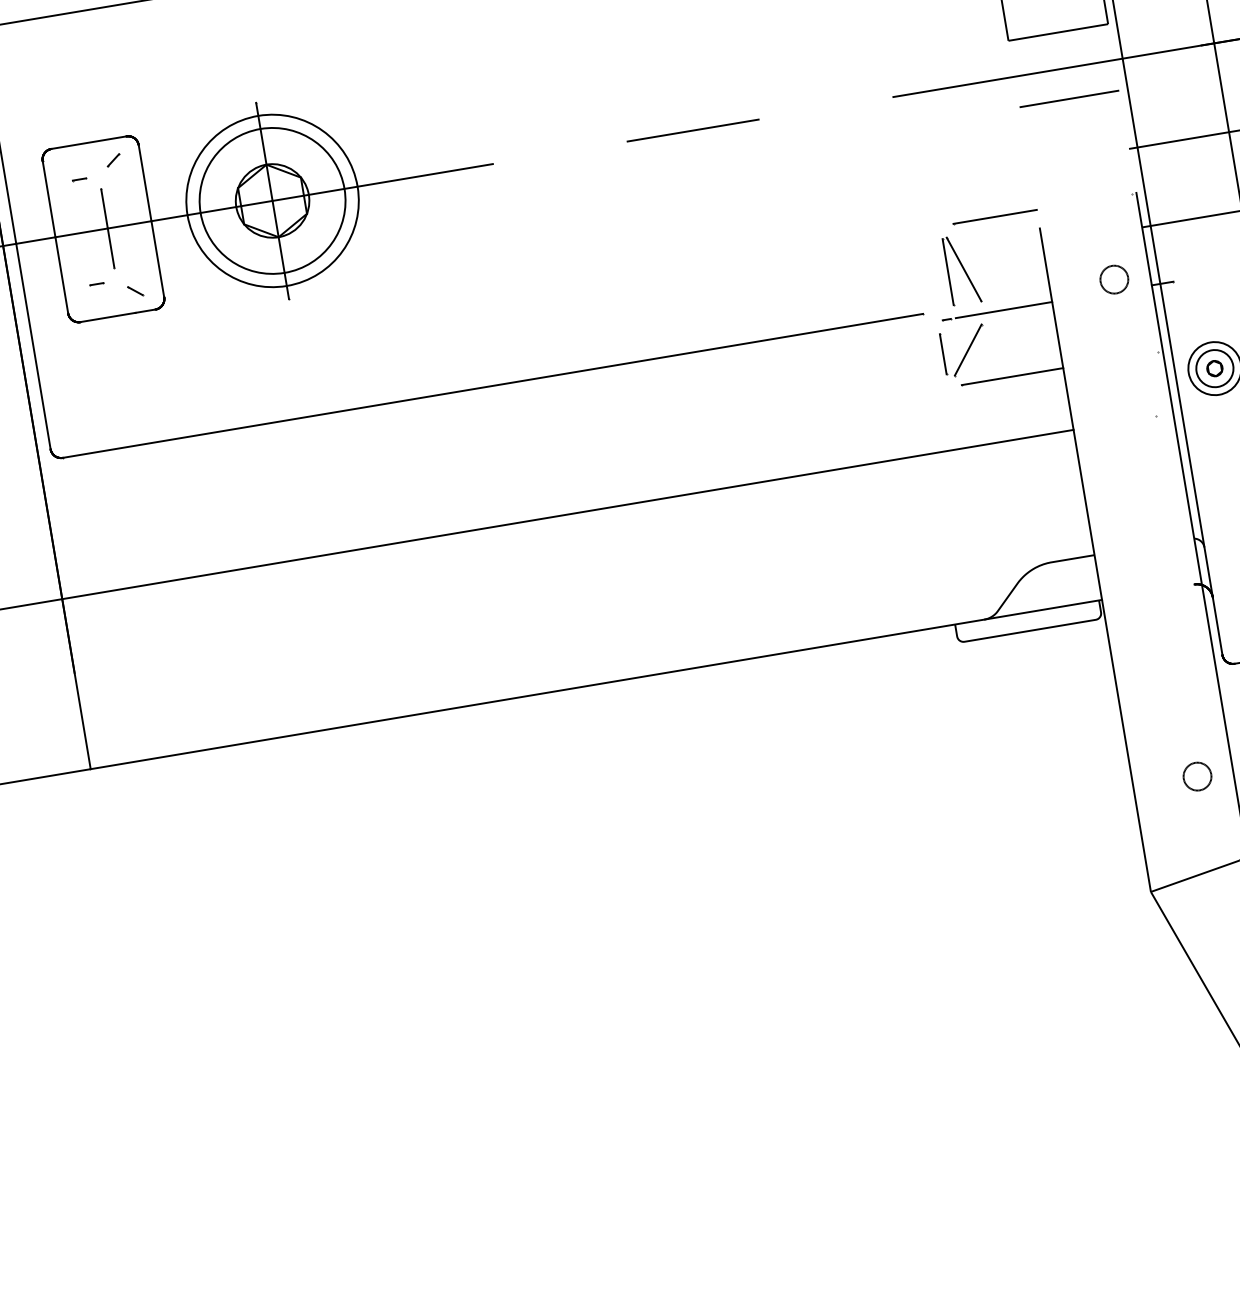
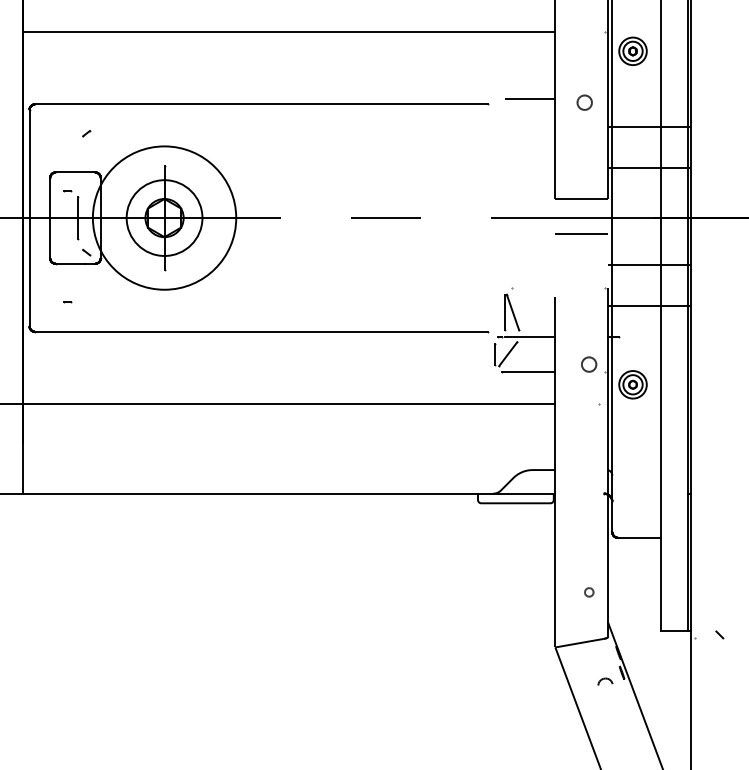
part: (113, 160) -> (86, 133), moved
circle: (272, 199) -> (164, 217), size x1.6
line: (995, 217) -> (533, 288), removed
circle: (1115, 279) -> (589, 364), moved
part: (97, 285) -> (67, 302), moved
circle: (1198, 776) -> (589, 592), size x0.6

